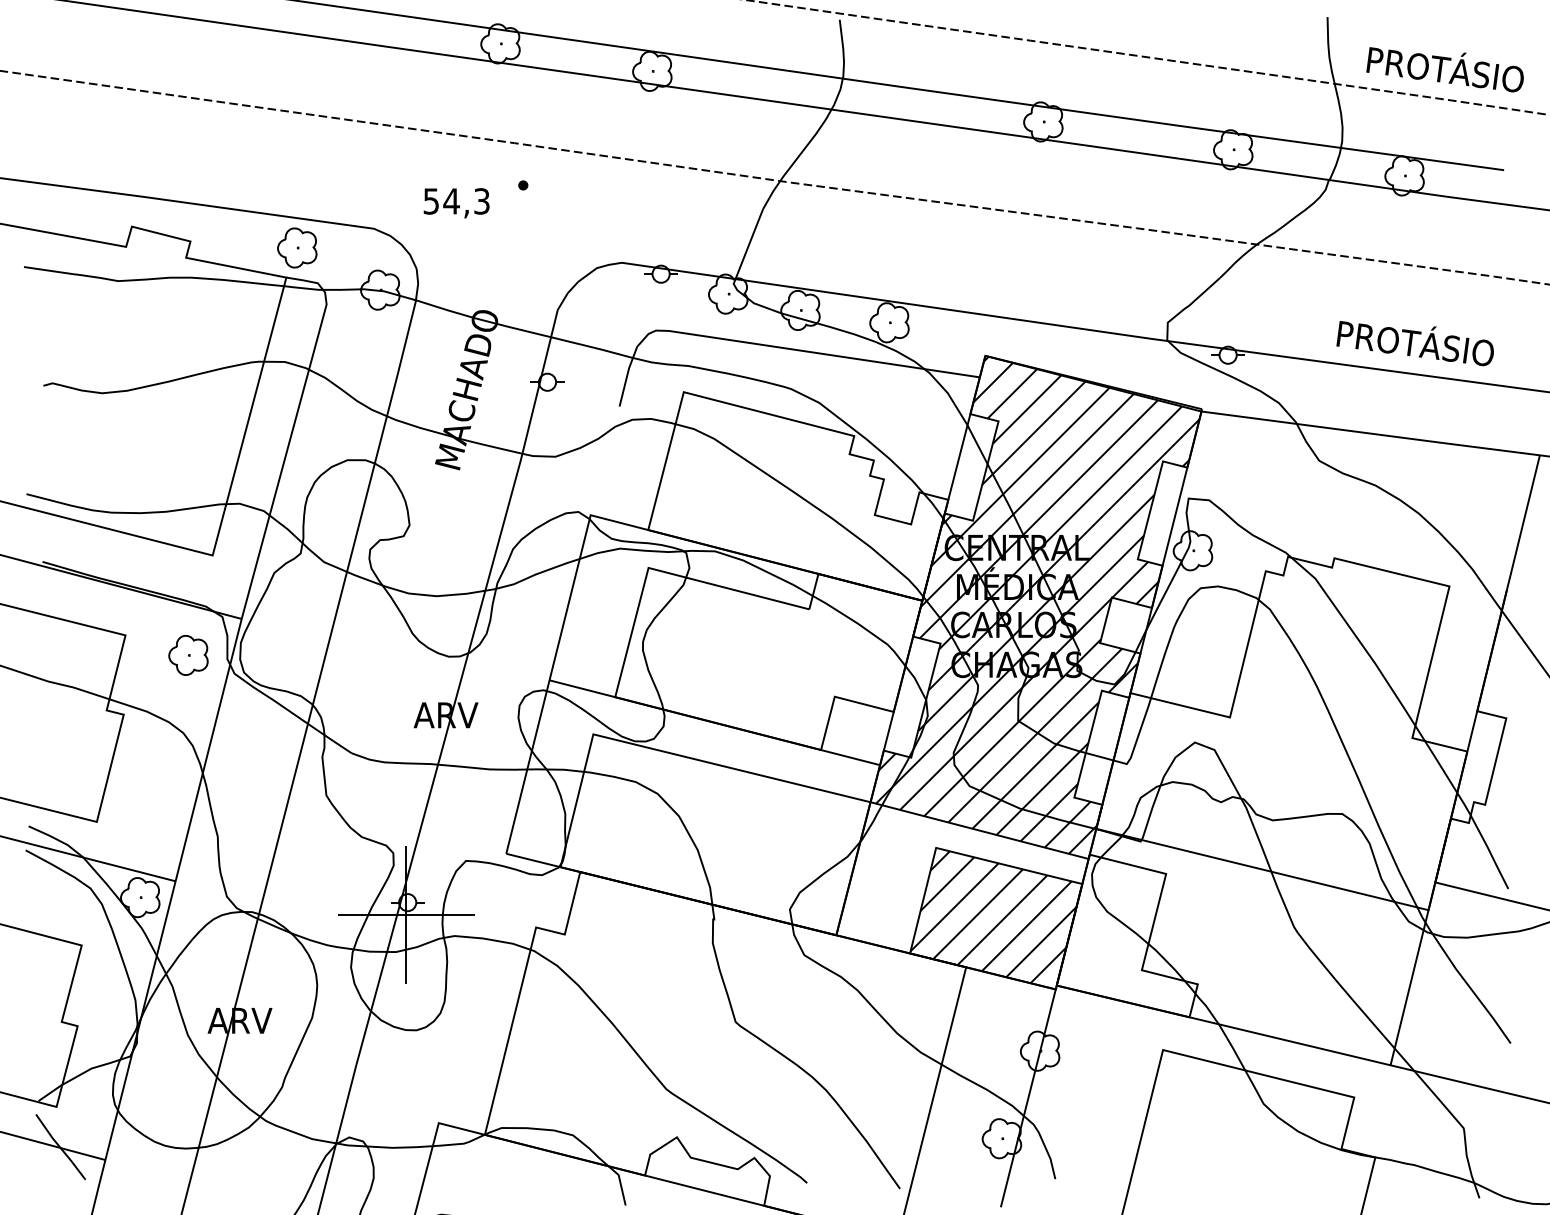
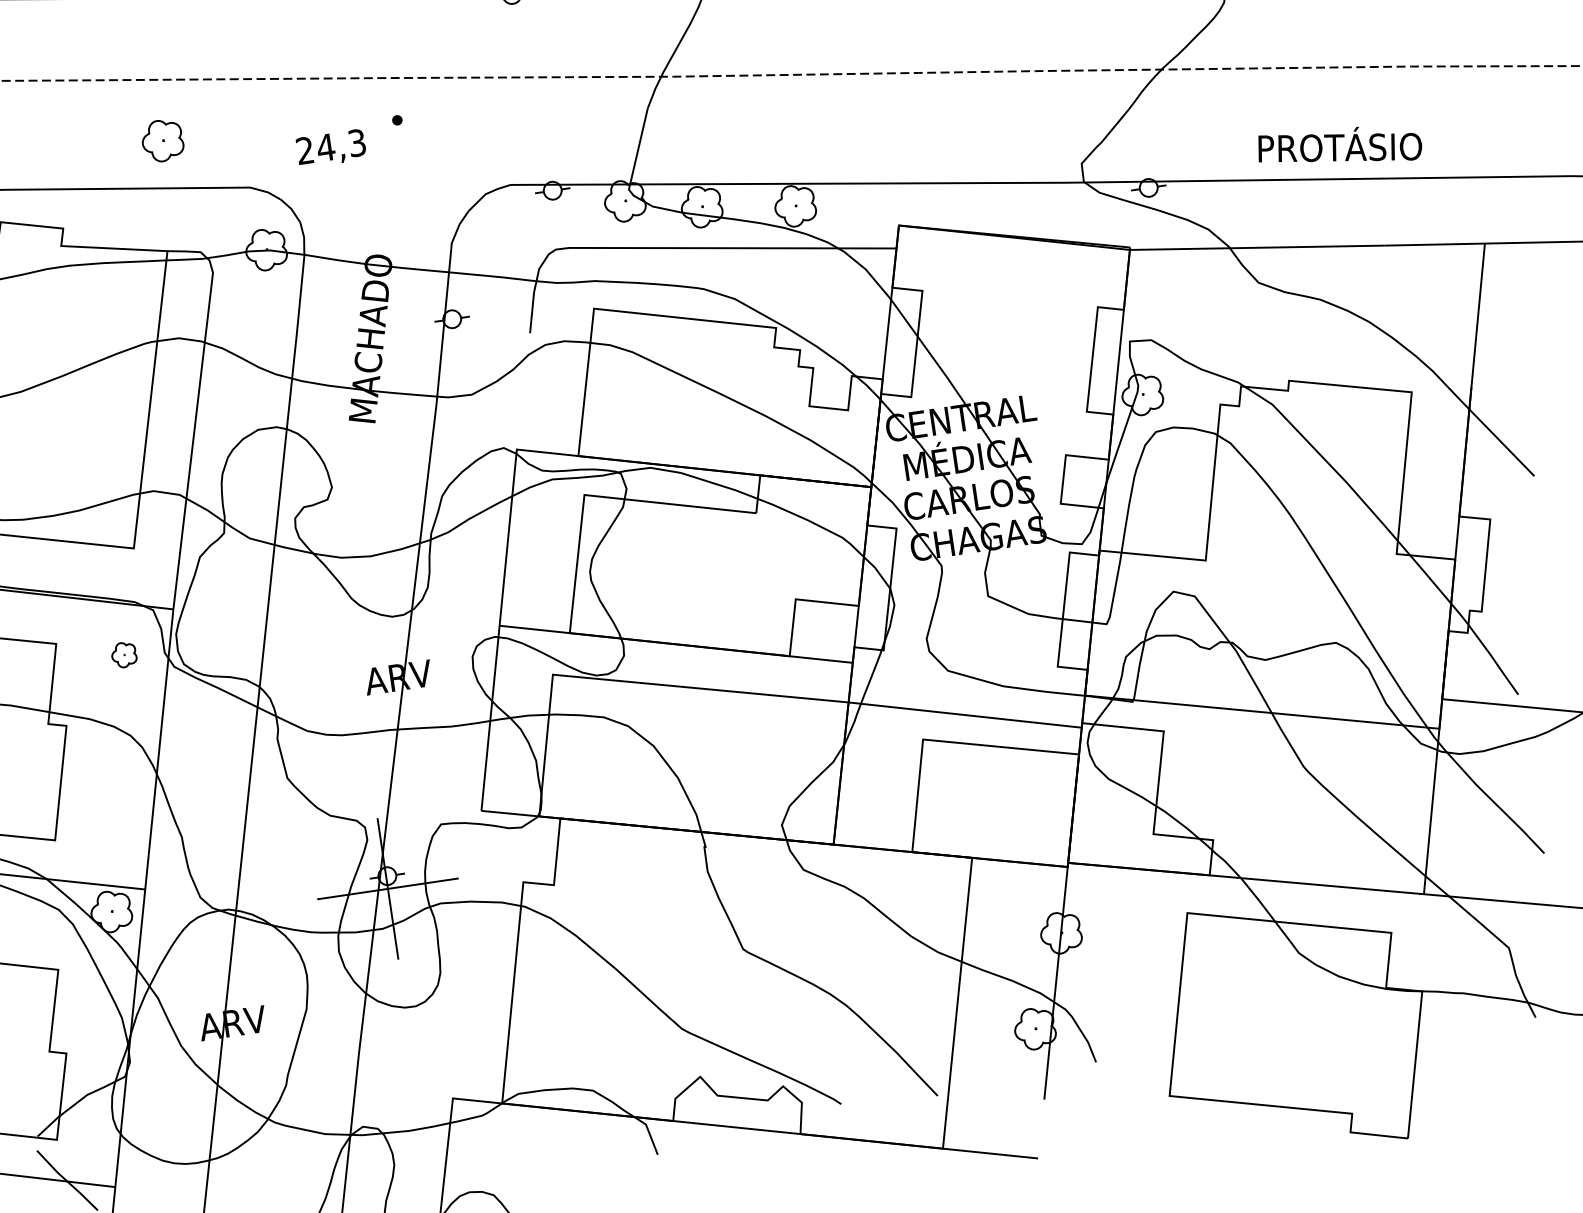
text: (430, 201) -> (304, 150), 54,3 -> 24,3
part: (297, 247) -> (162, 140), moved
hatch: (1037, 604) -> (990, 473), removed
part: (188, 655) -> (124, 655), size x0.6
hatch: (993, 920) -> (993, 805), removed

